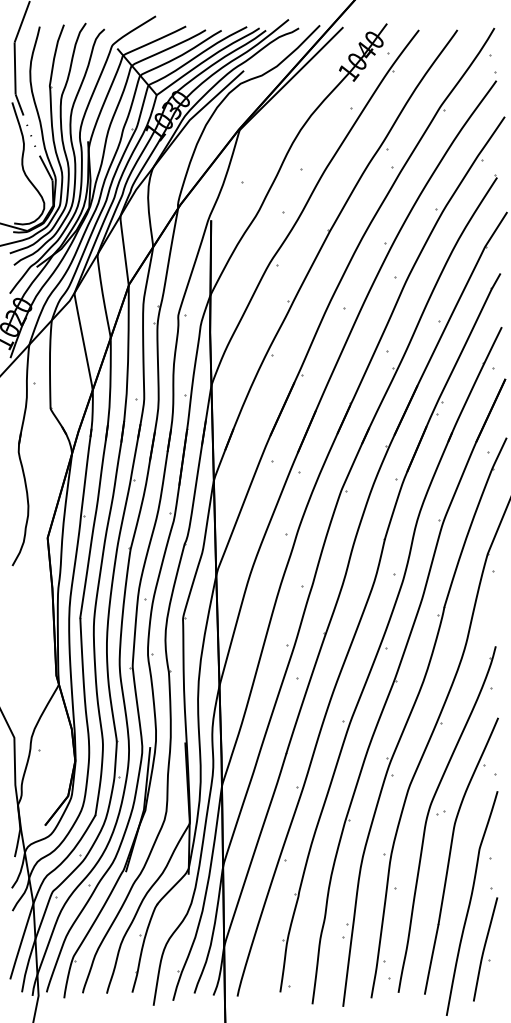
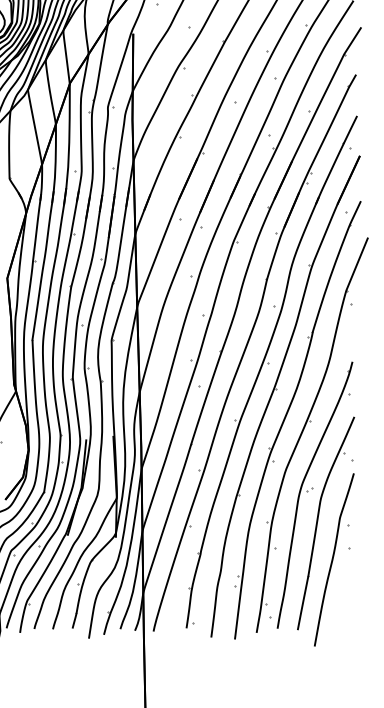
part: (485, 949) -> (344, 595), removed

